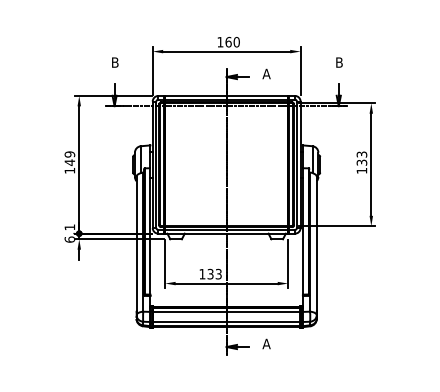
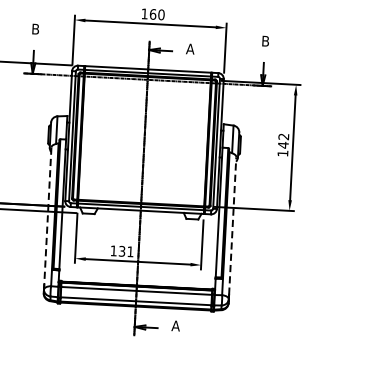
text: (361, 158) -> (283, 140), 133 -> 142
line: (136, 243) -> (47, 215), solid -> dashed
line: (316, 243) -> (232, 225), solid -> dashed
text: (218, 273) -> (130, 251), 133 -> 131

